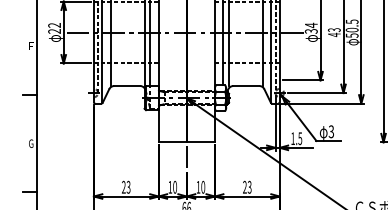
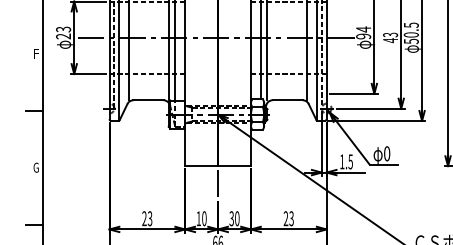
text: (54, 25) -> (63, 29), 22 -> 23
text: (311, 31) -> (363, 36), 34 -> 94
text: (331, 131) -> (387, 153), 3 -> 0
text: (198, 186) -> (231, 217), 10 -> 30

